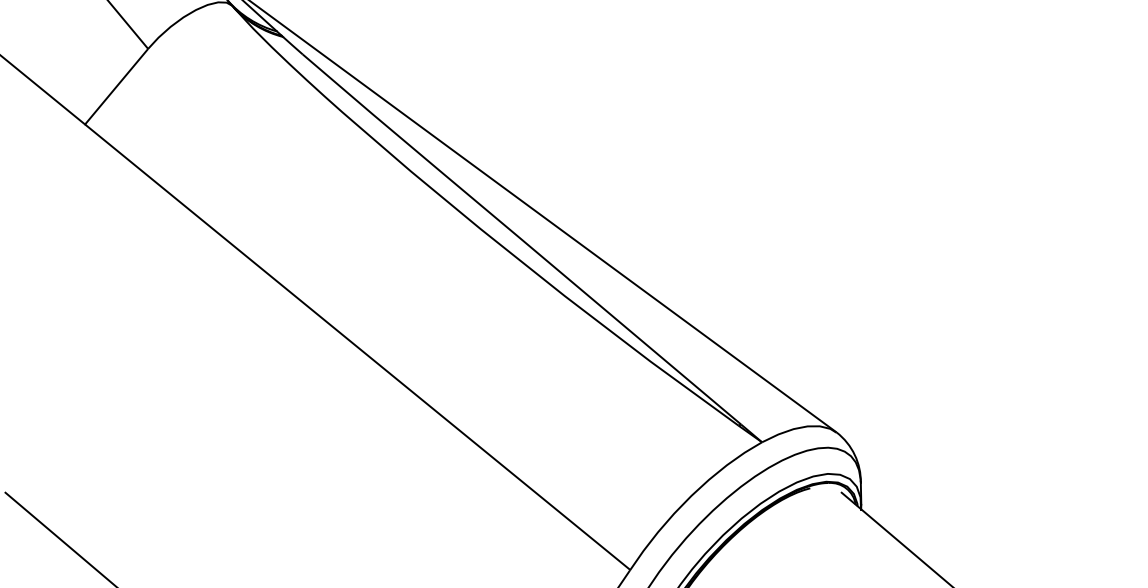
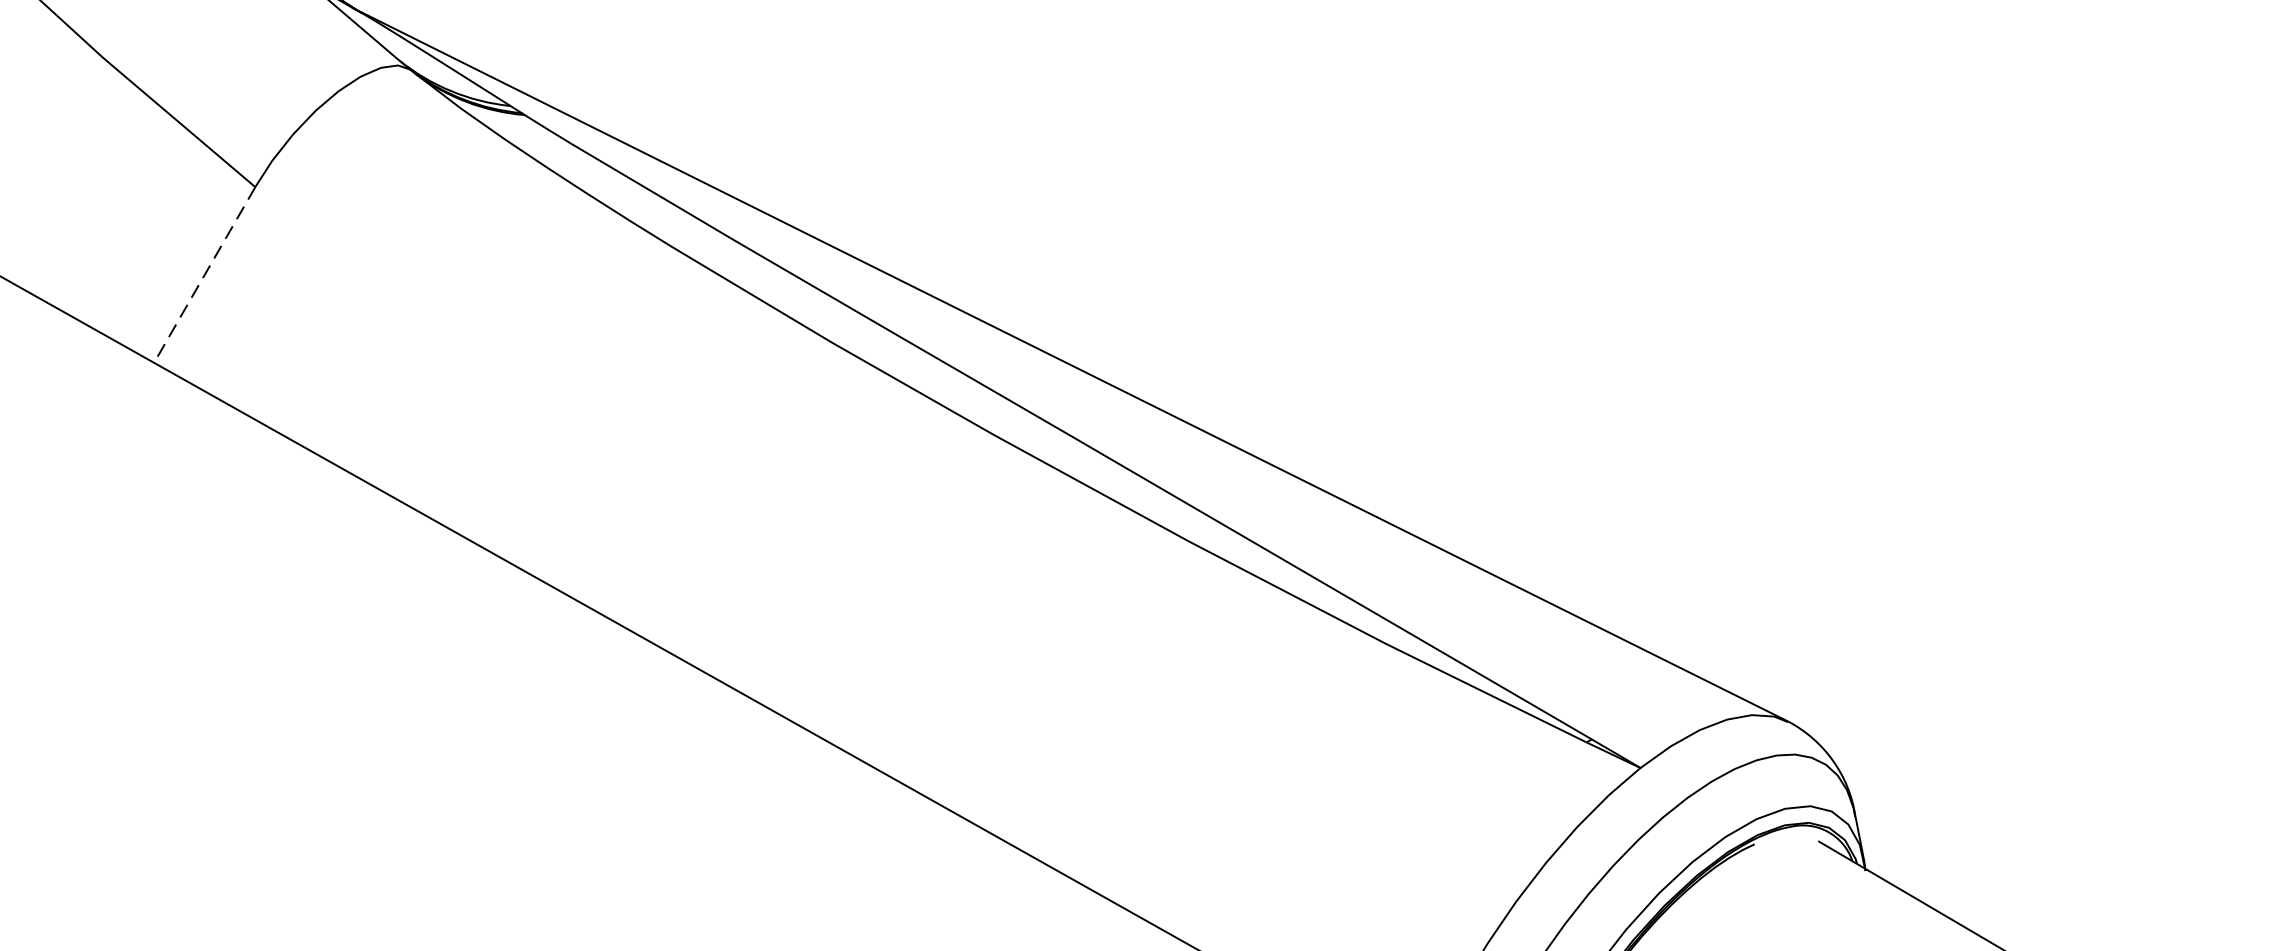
line: (116, 86) -> (204, 274), solid -> dashed

